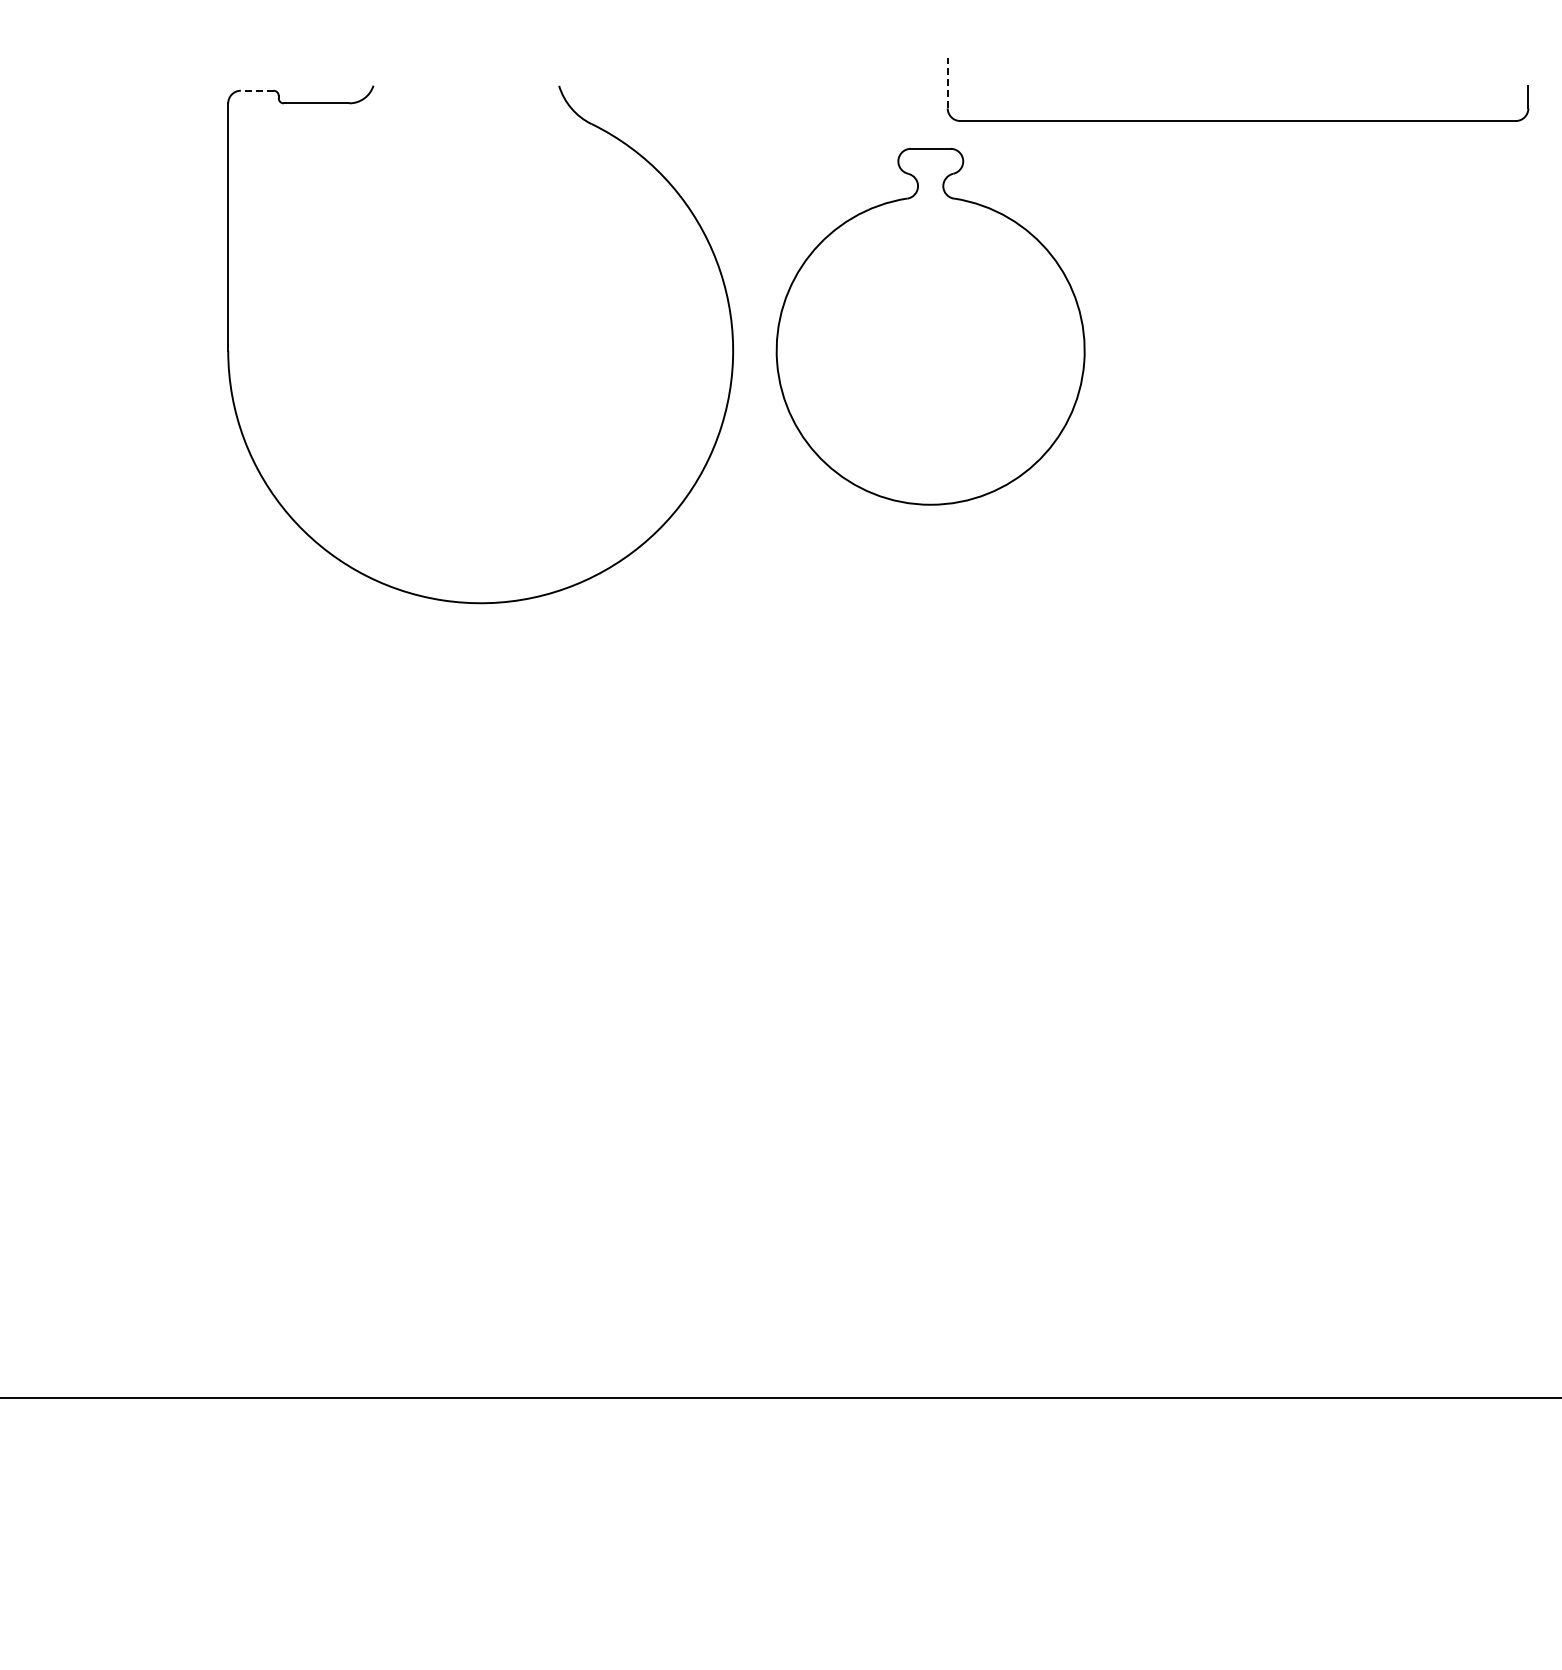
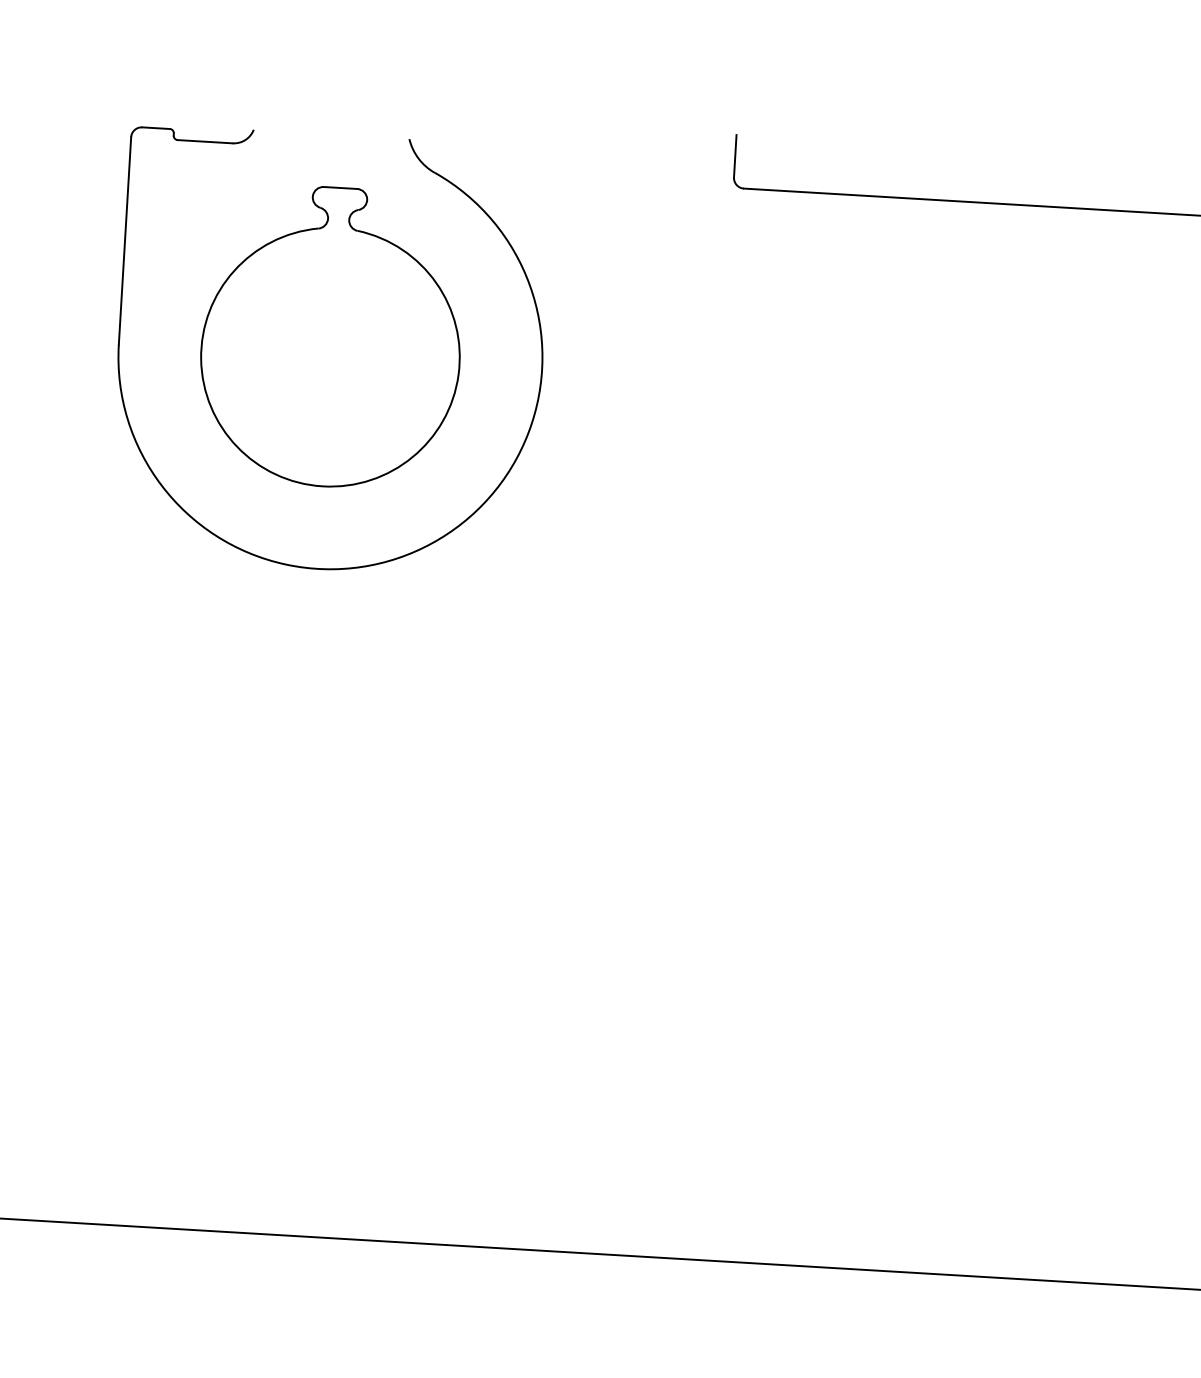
line: (947, 82) -> (735, 155), dashed -> solid
line: (256, 90) -> (155, 127), dashed -> solid
part: (930, 326) -> (331, 336), moved

